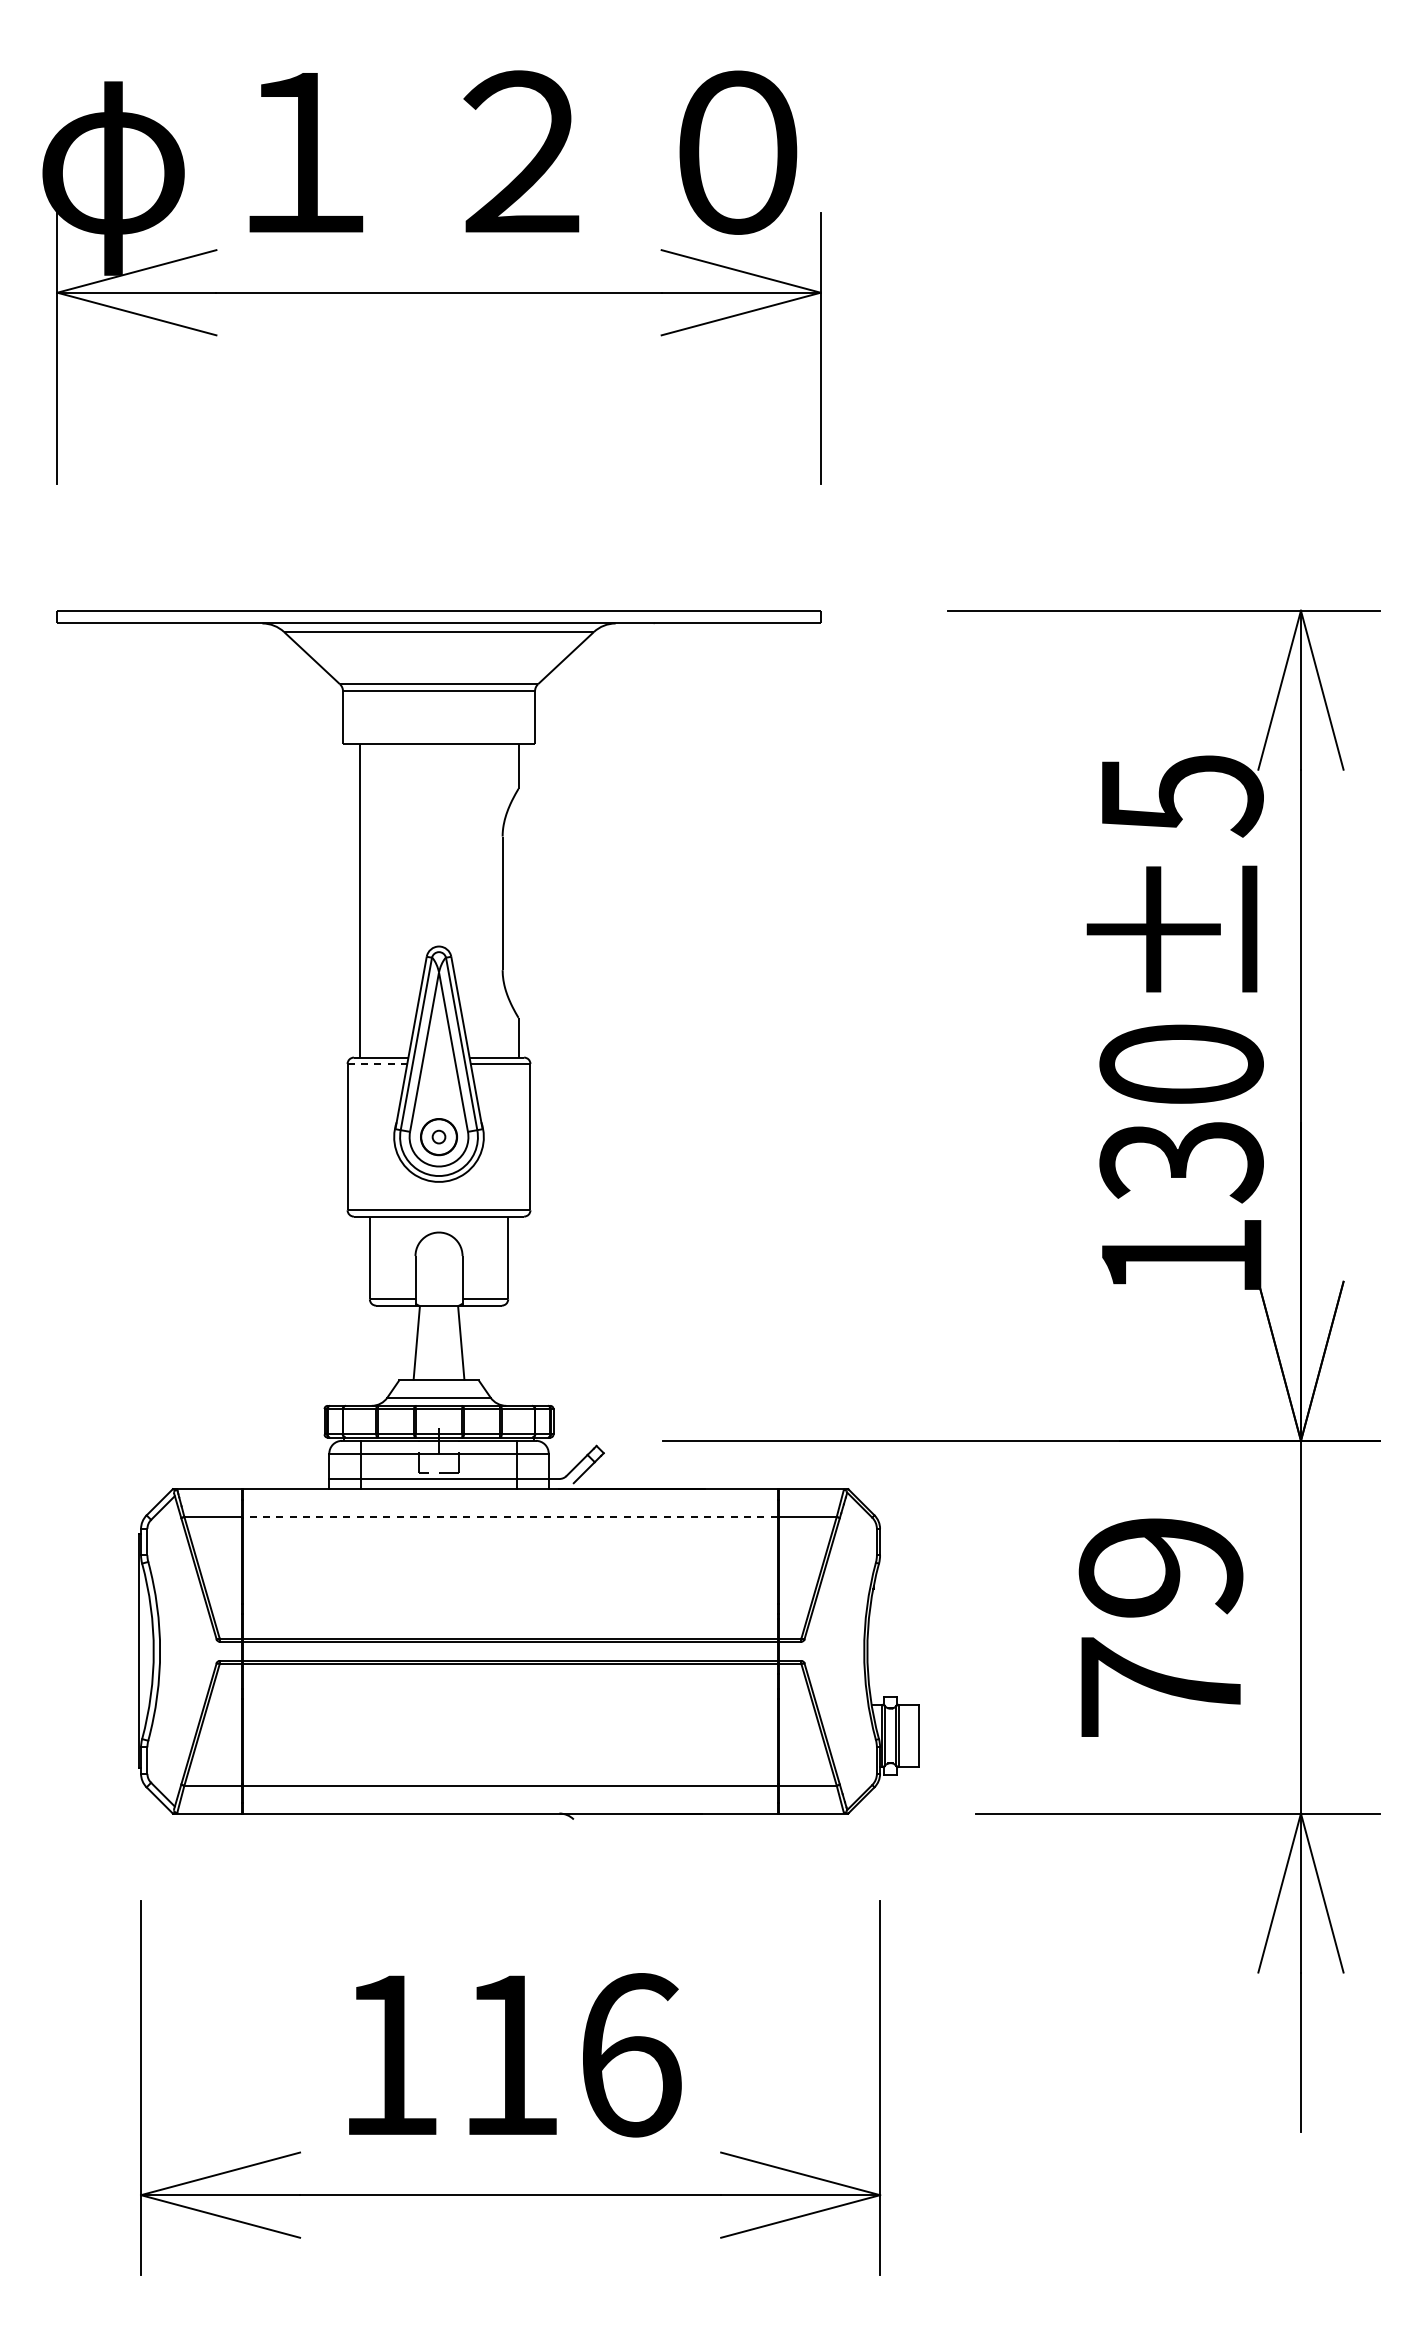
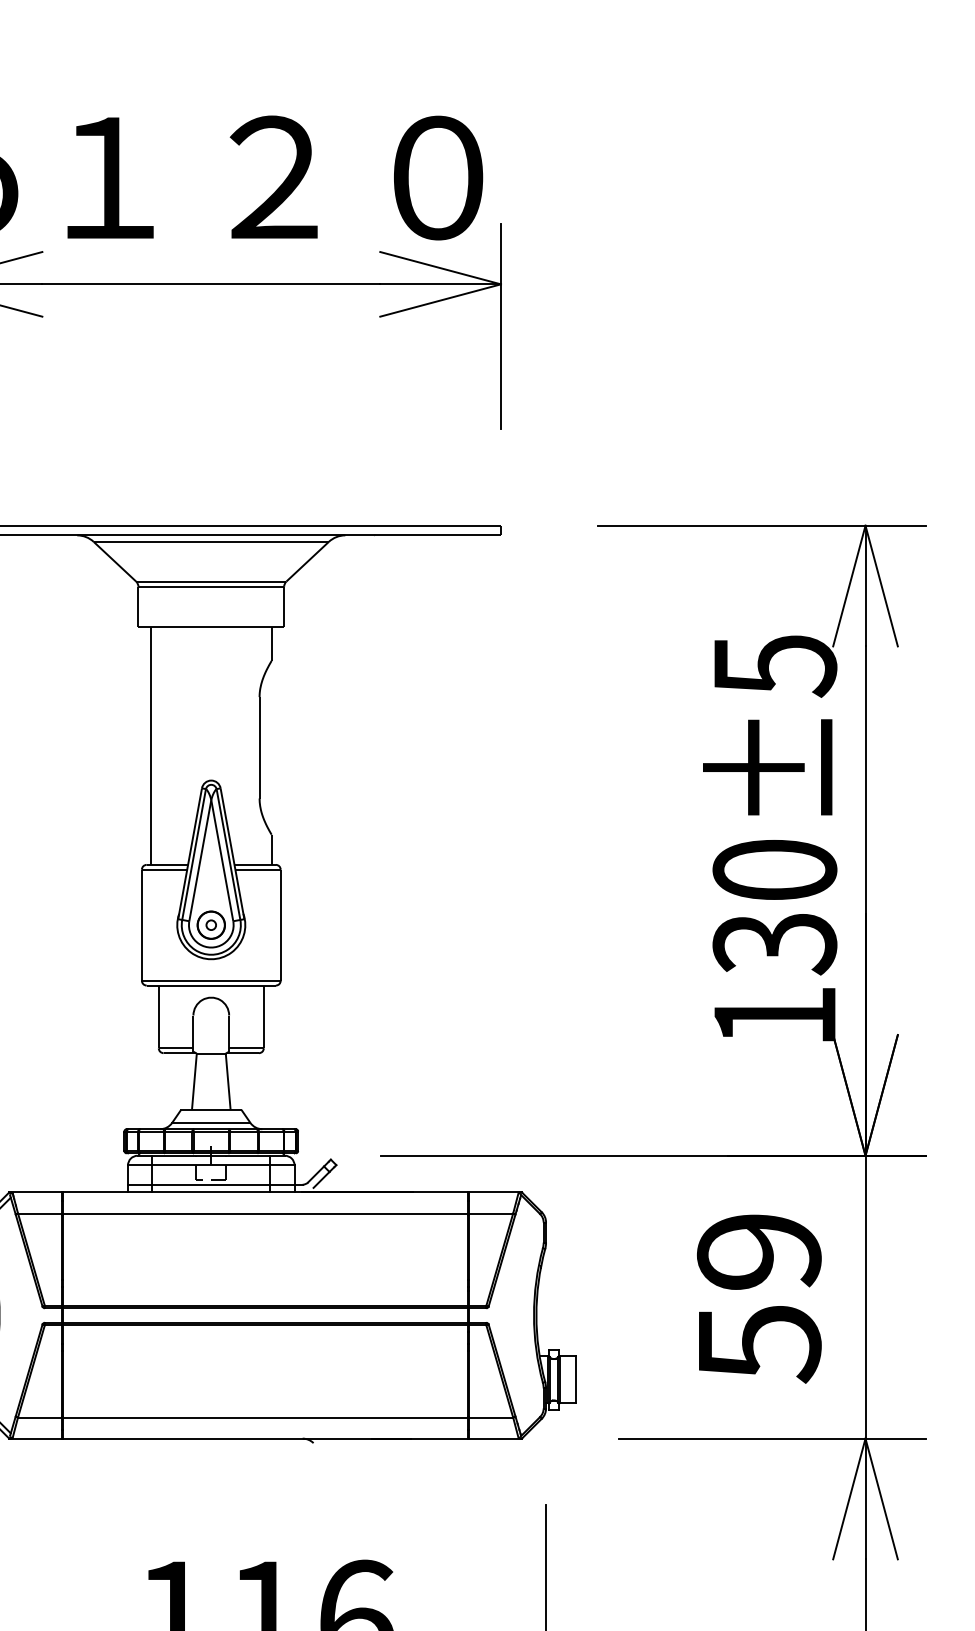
line: (377, 1063) -> (164, 869), dashed -> solid
line: (510, 1516) -> (265, 1213), dashed -> solid
text: (1162, 1689) -> (760, 1344), 79 -> 59

